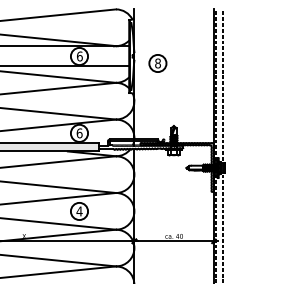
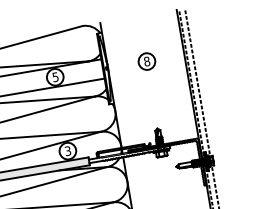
text: (79, 56) -> (55, 77), 6 -> 5
part: (157, 63) -> (146, 61), moved
text: (79, 133) -> (67, 151), 6 -> 3

